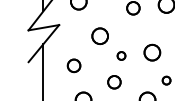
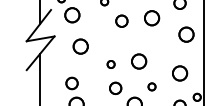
circle: (99, 36) -> (80, 46), moved
part: (73, 65) -> (71, 83), moved
circle: (114, 81) -> (115, 87), moved

